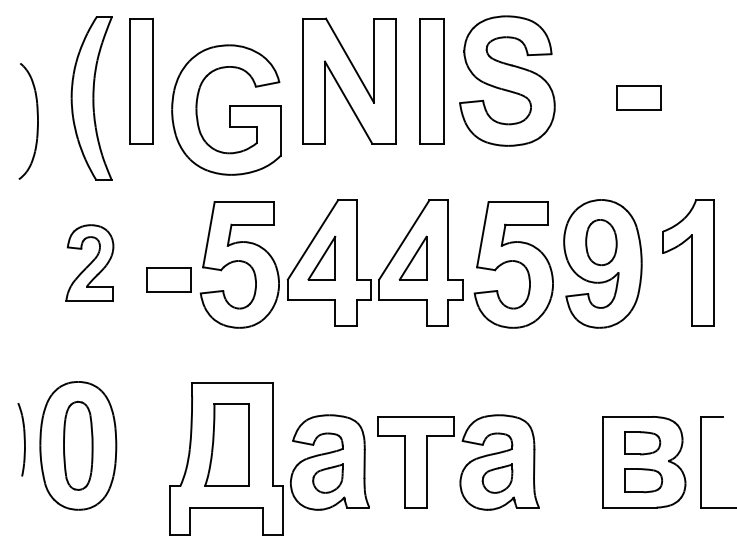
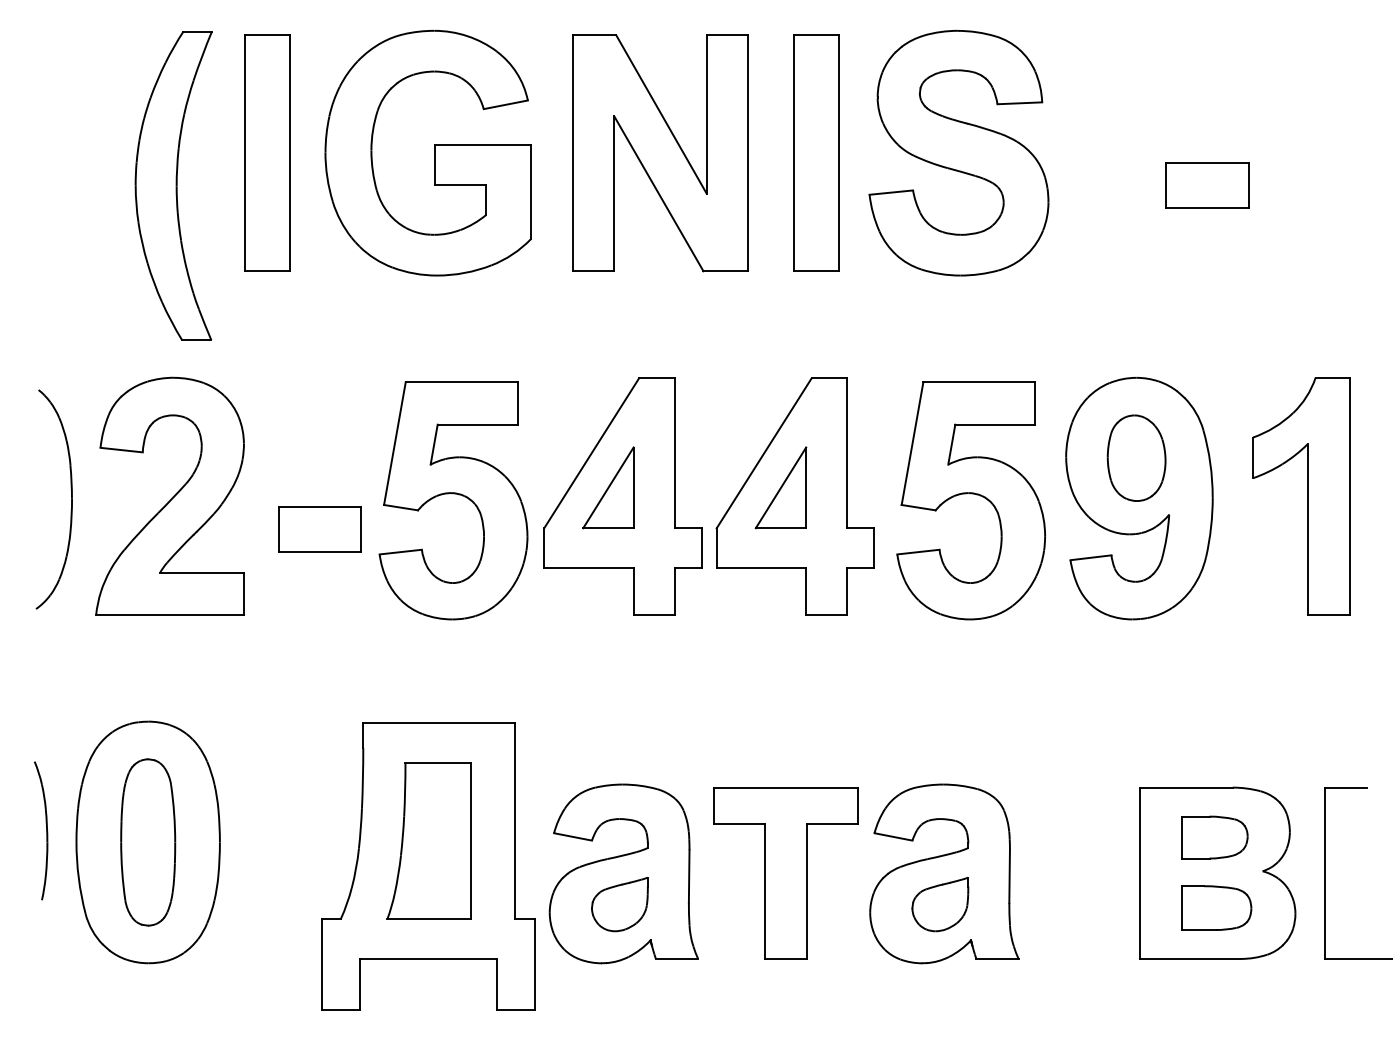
part: (226, 109) -> (428, 152), moved
part: (37, 121) -> (71, 499), moved
part: (89, 262) -> (169, 495), size x1.67

